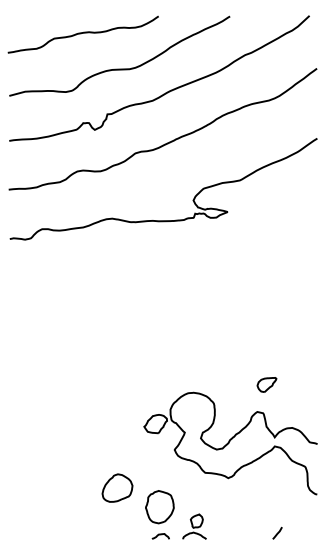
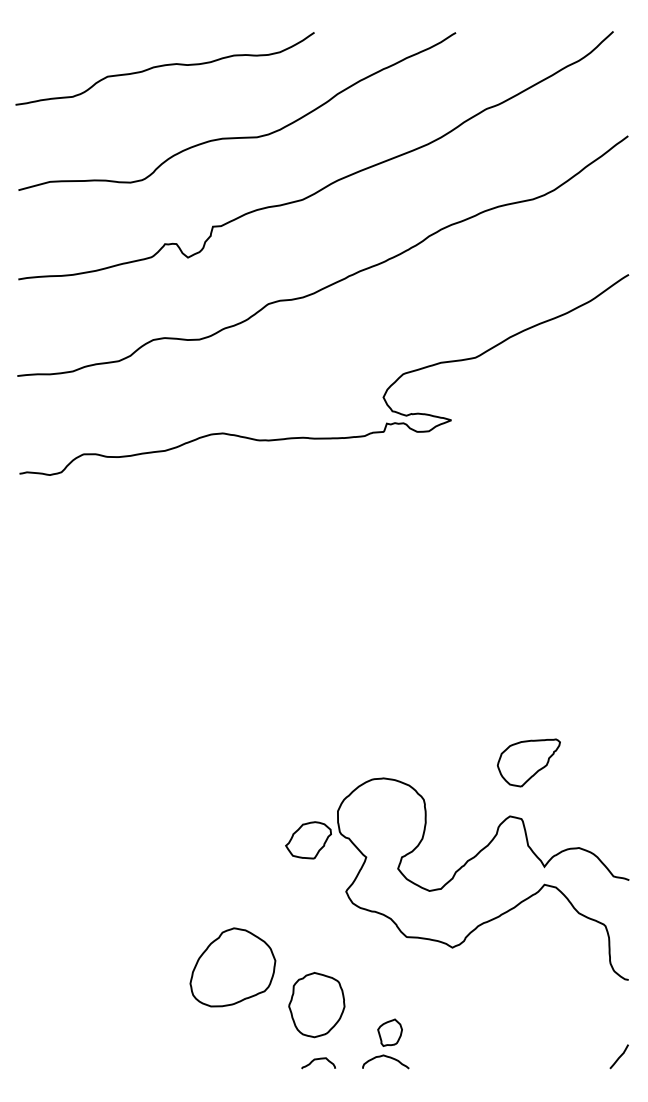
part: (266, 384) -> (528, 762), size x1.67
part: (117, 487) -> (232, 966), size x1.43
curve: (277, 532) -> (619, 1055), moved

